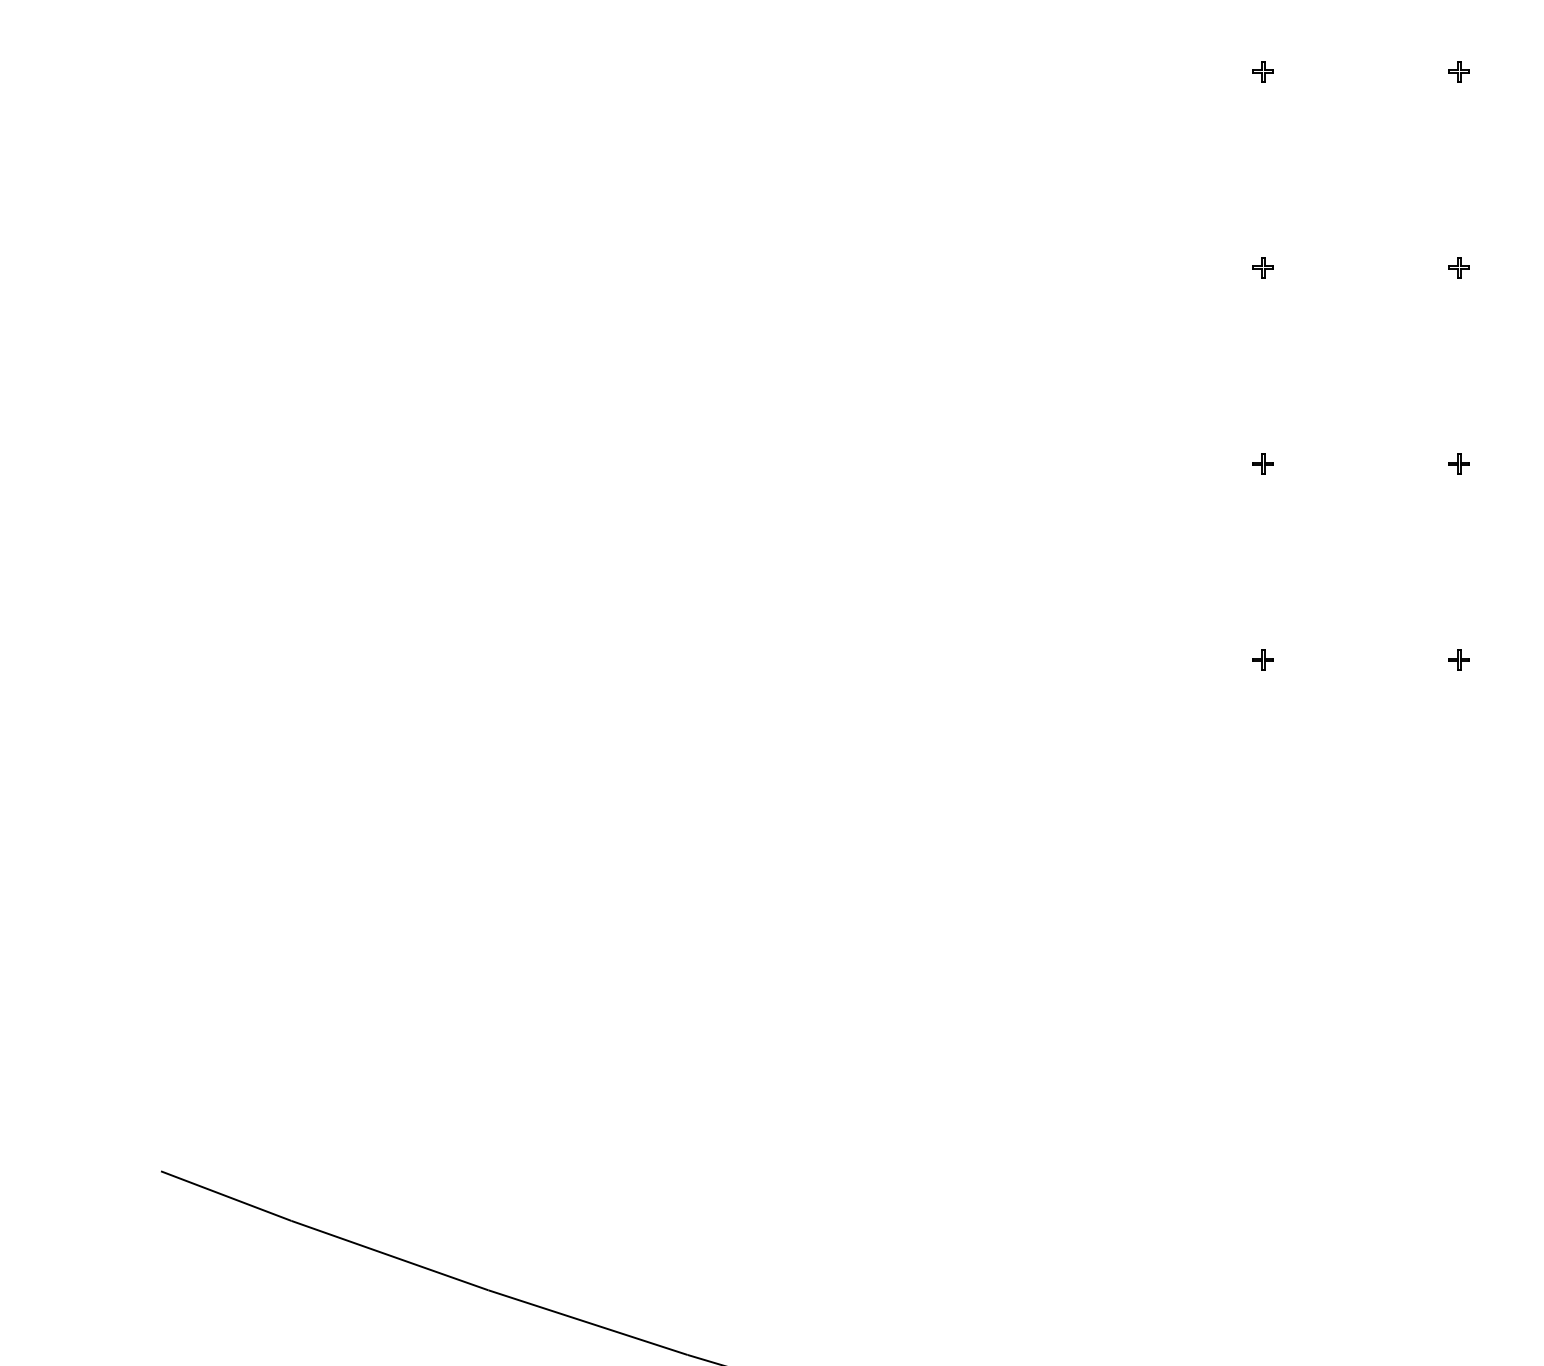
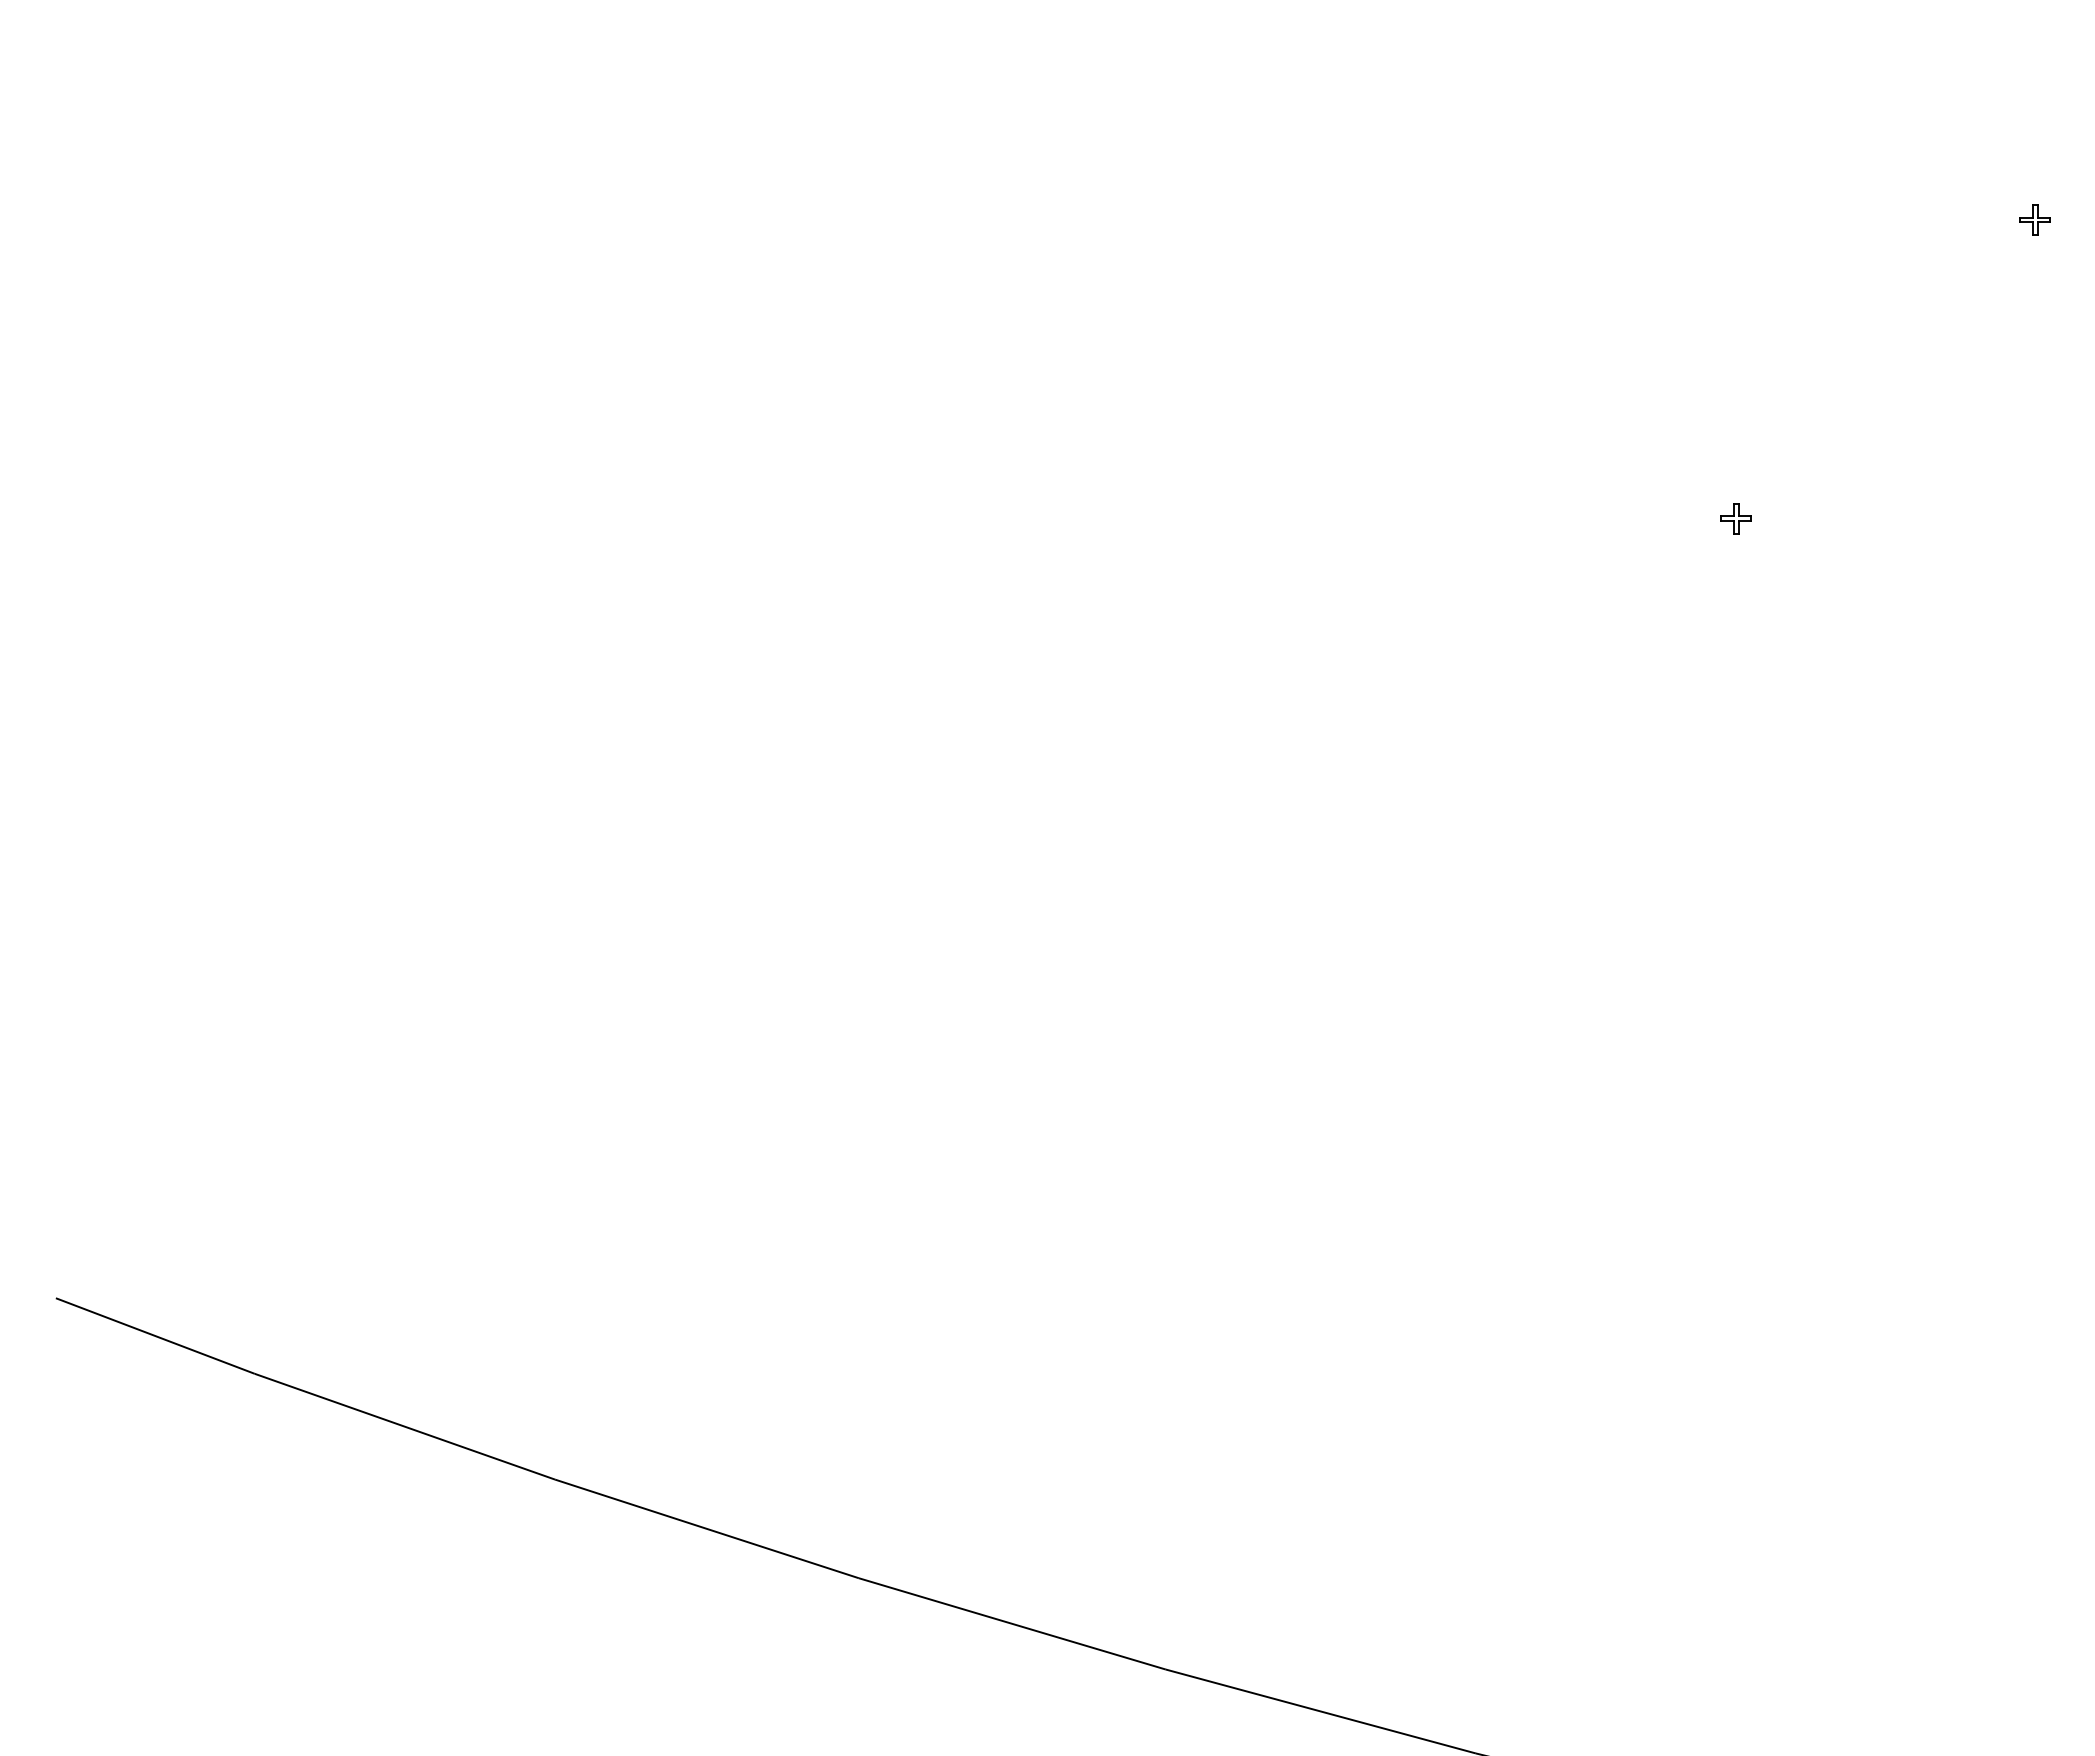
part: (1262, 463) -> (1735, 219), removed
part: (1458, 659) -> (2034, 517), removed

